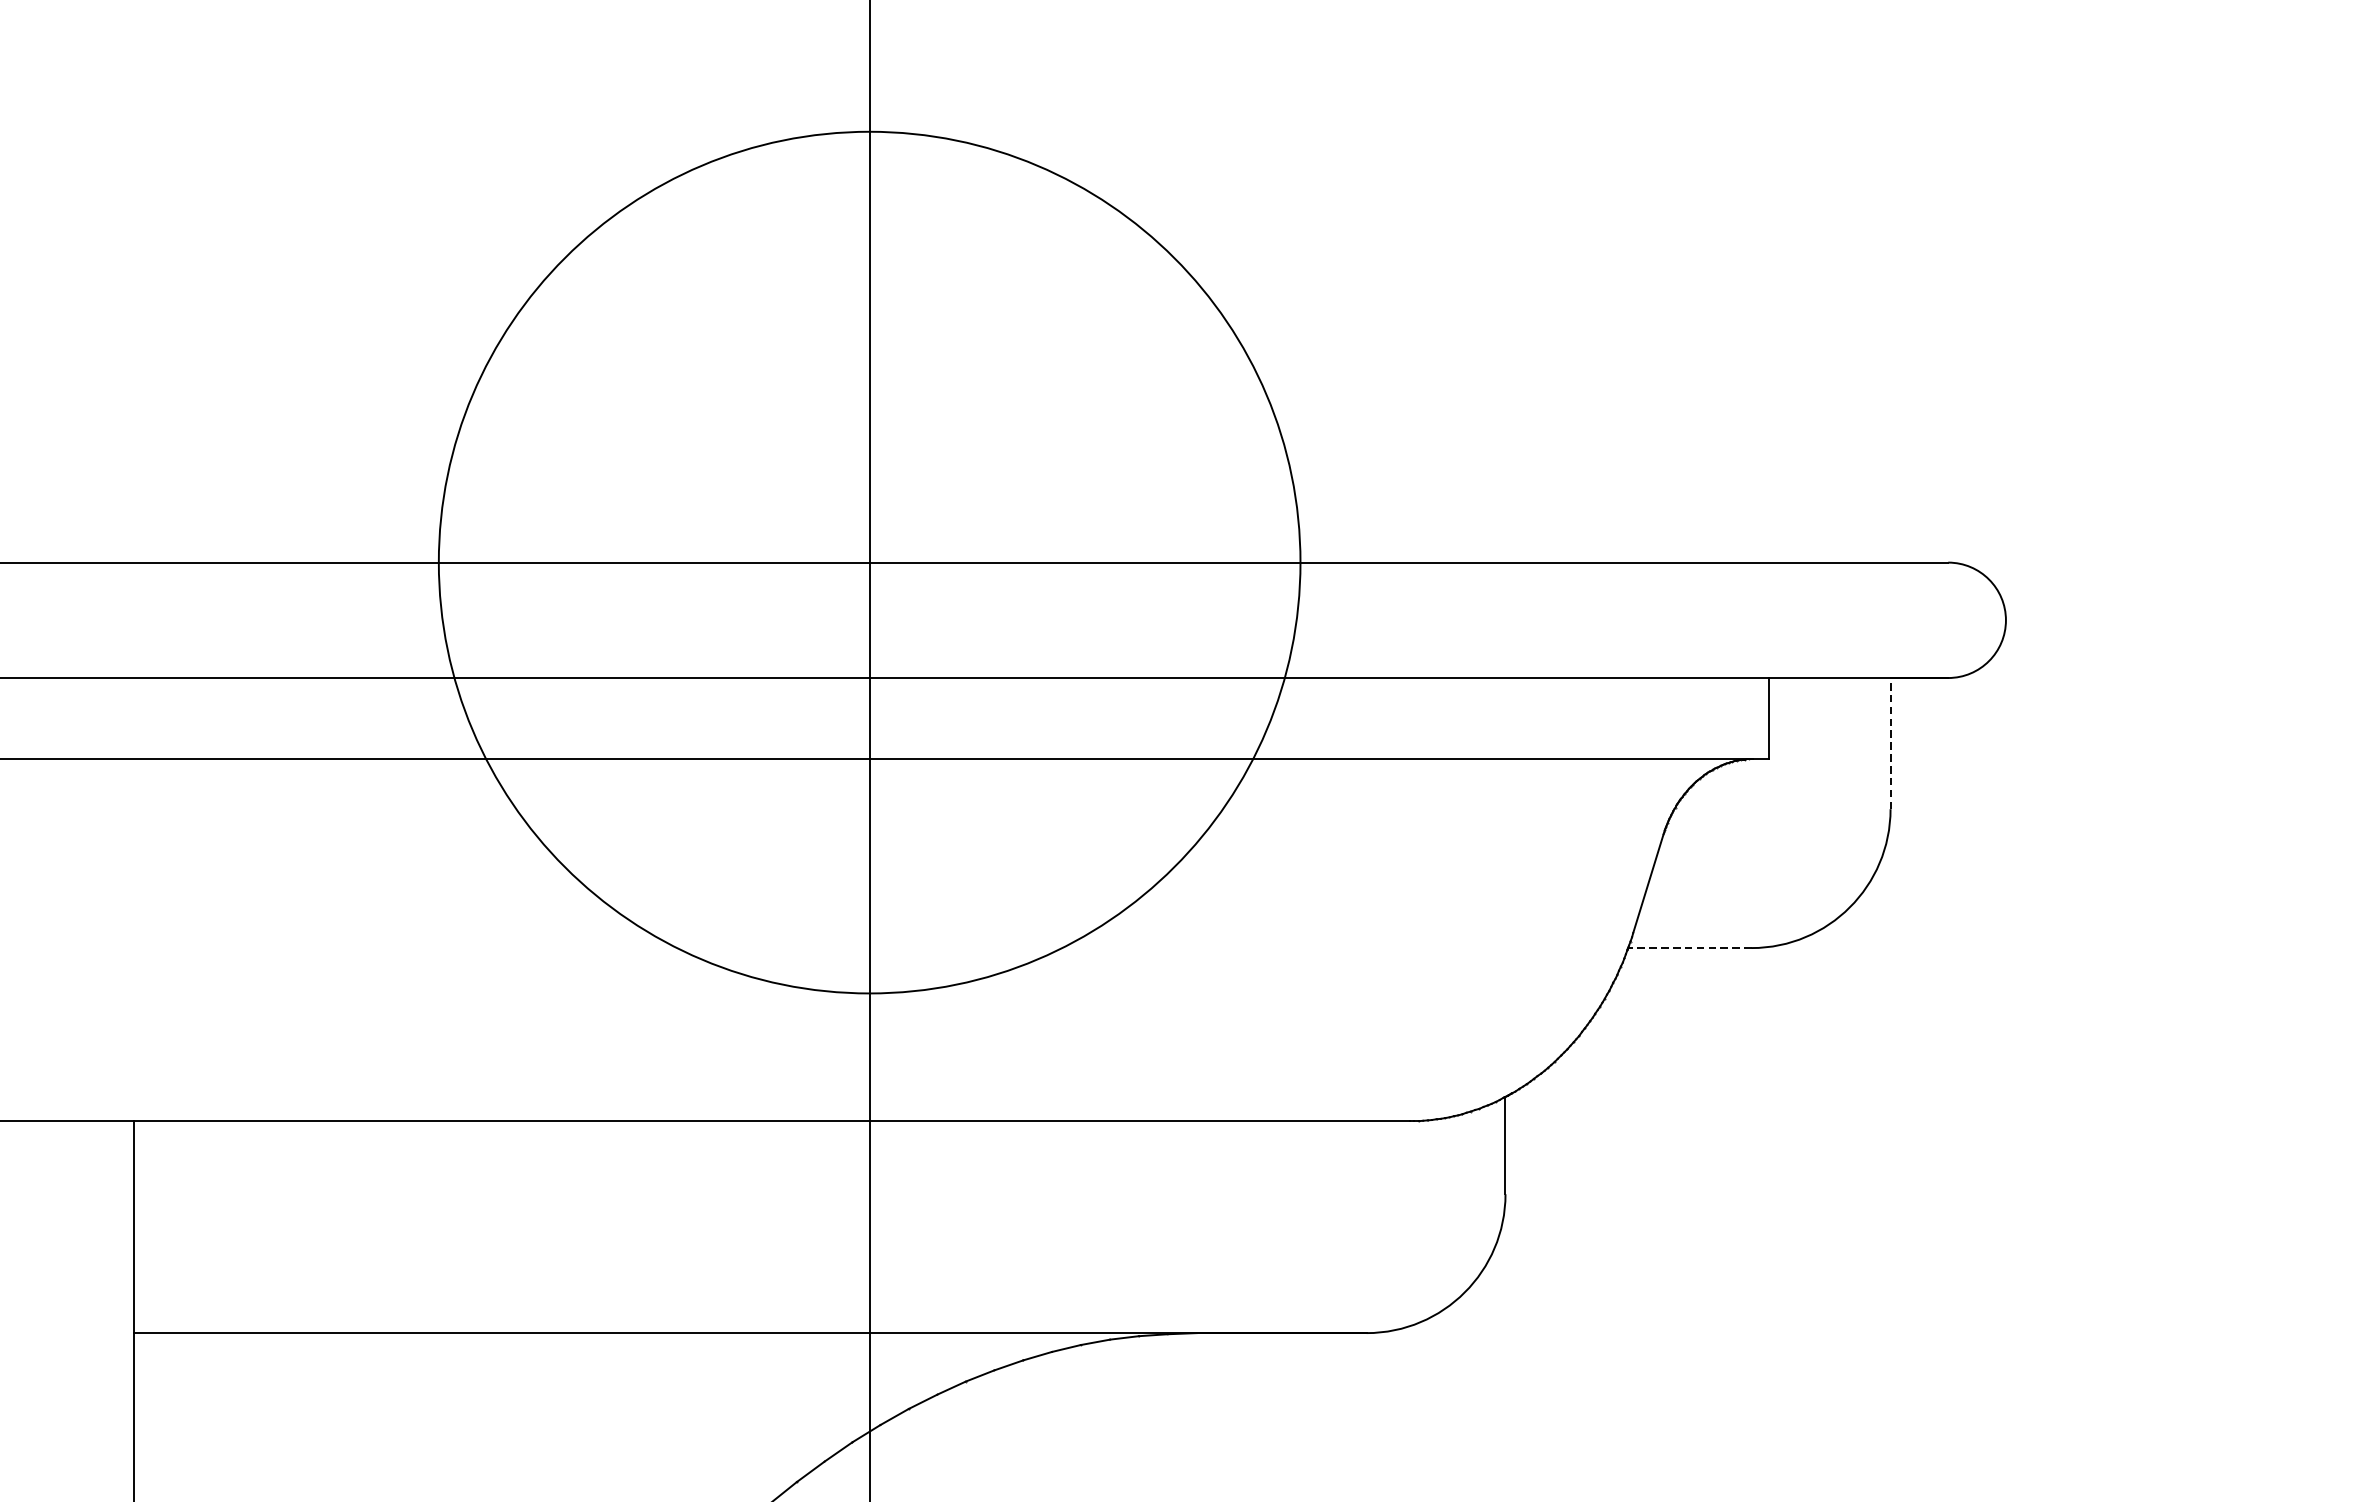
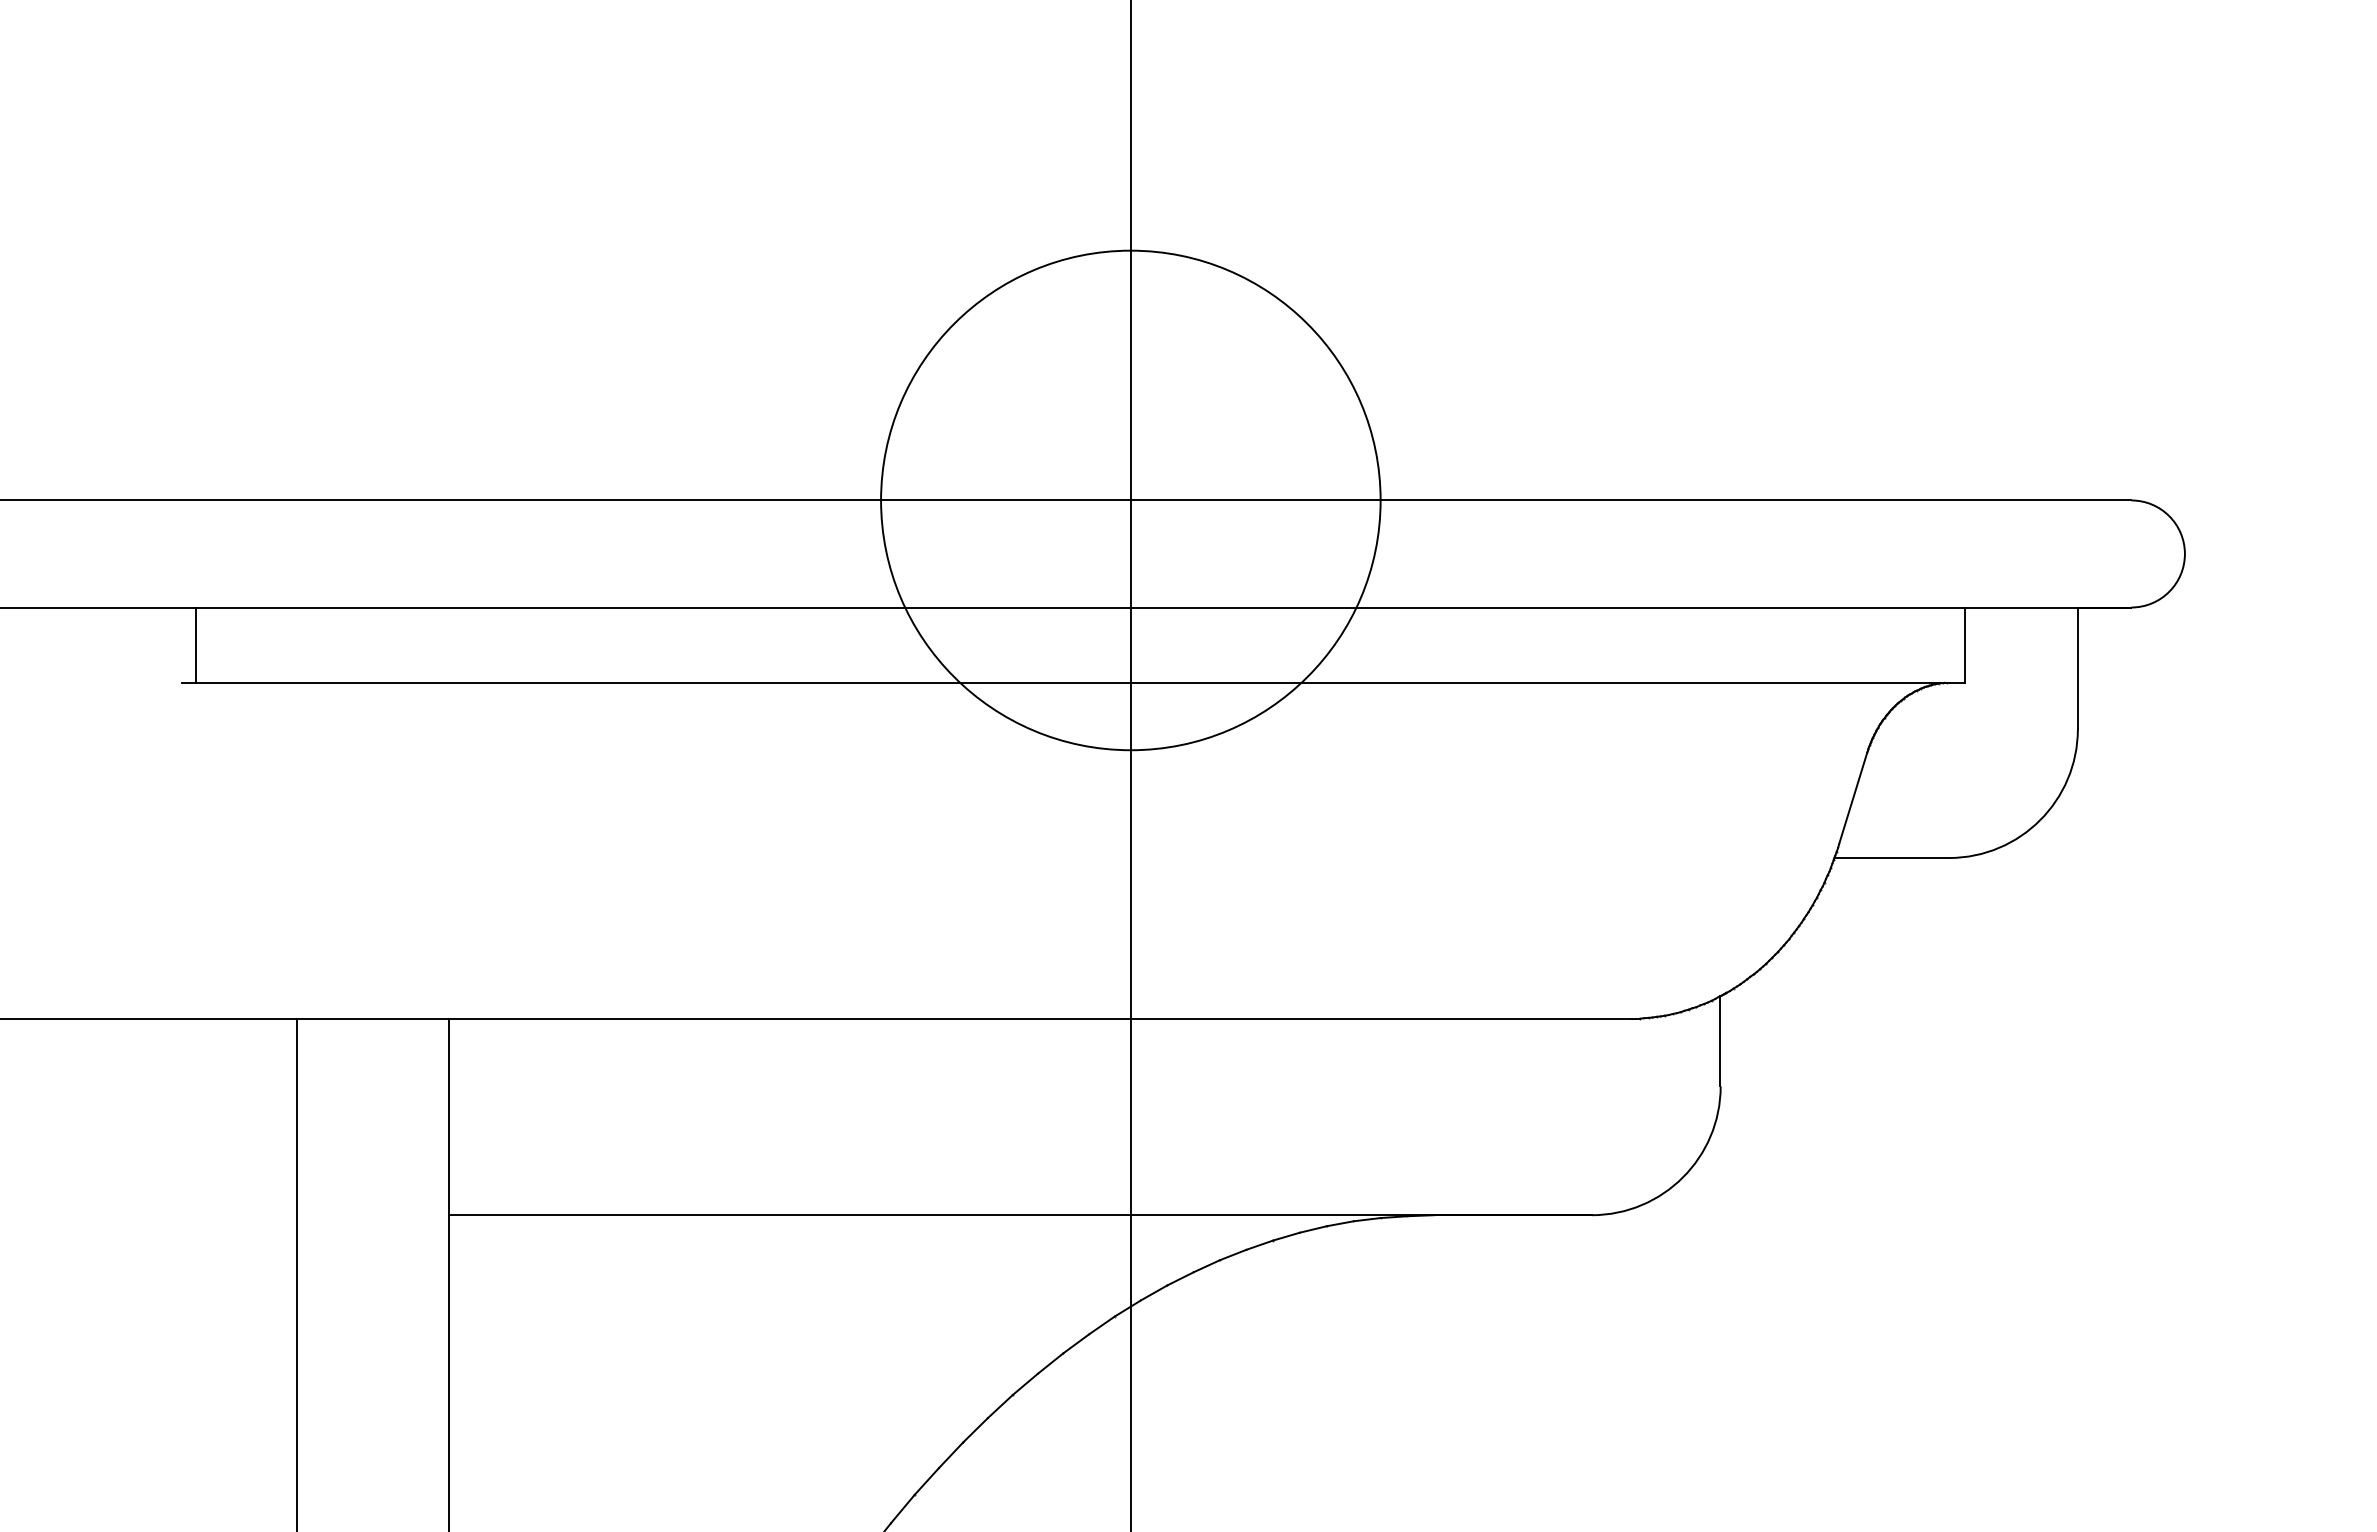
circle: (869, 562) -> (1130, 500), size x0.62
line: (1890, 743) -> (2077, 668), dashed -> solid
line: (1689, 947) -> (1891, 857), dashed -> solid

